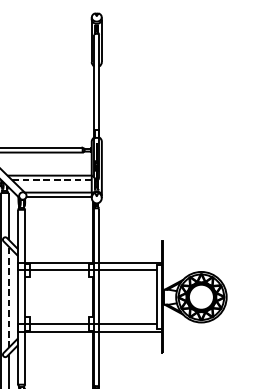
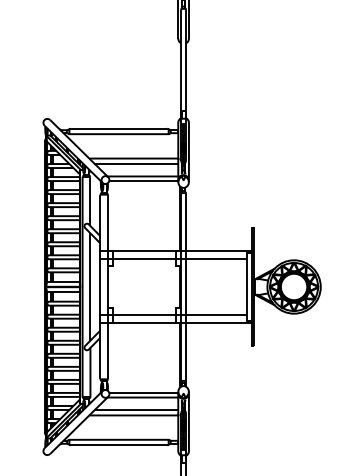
line: (52, 180) -> (136, 163), dashed -> solid
line: (8, 297) -> (90, 287), dashed -> solid

